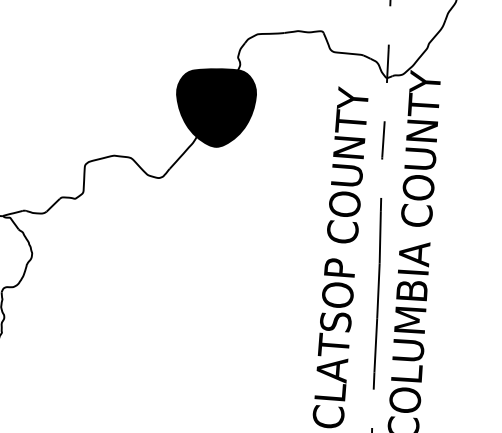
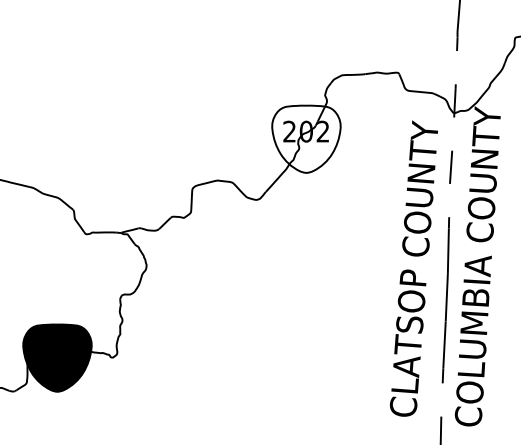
fill: (216, 107) -> (306, 138), removed

